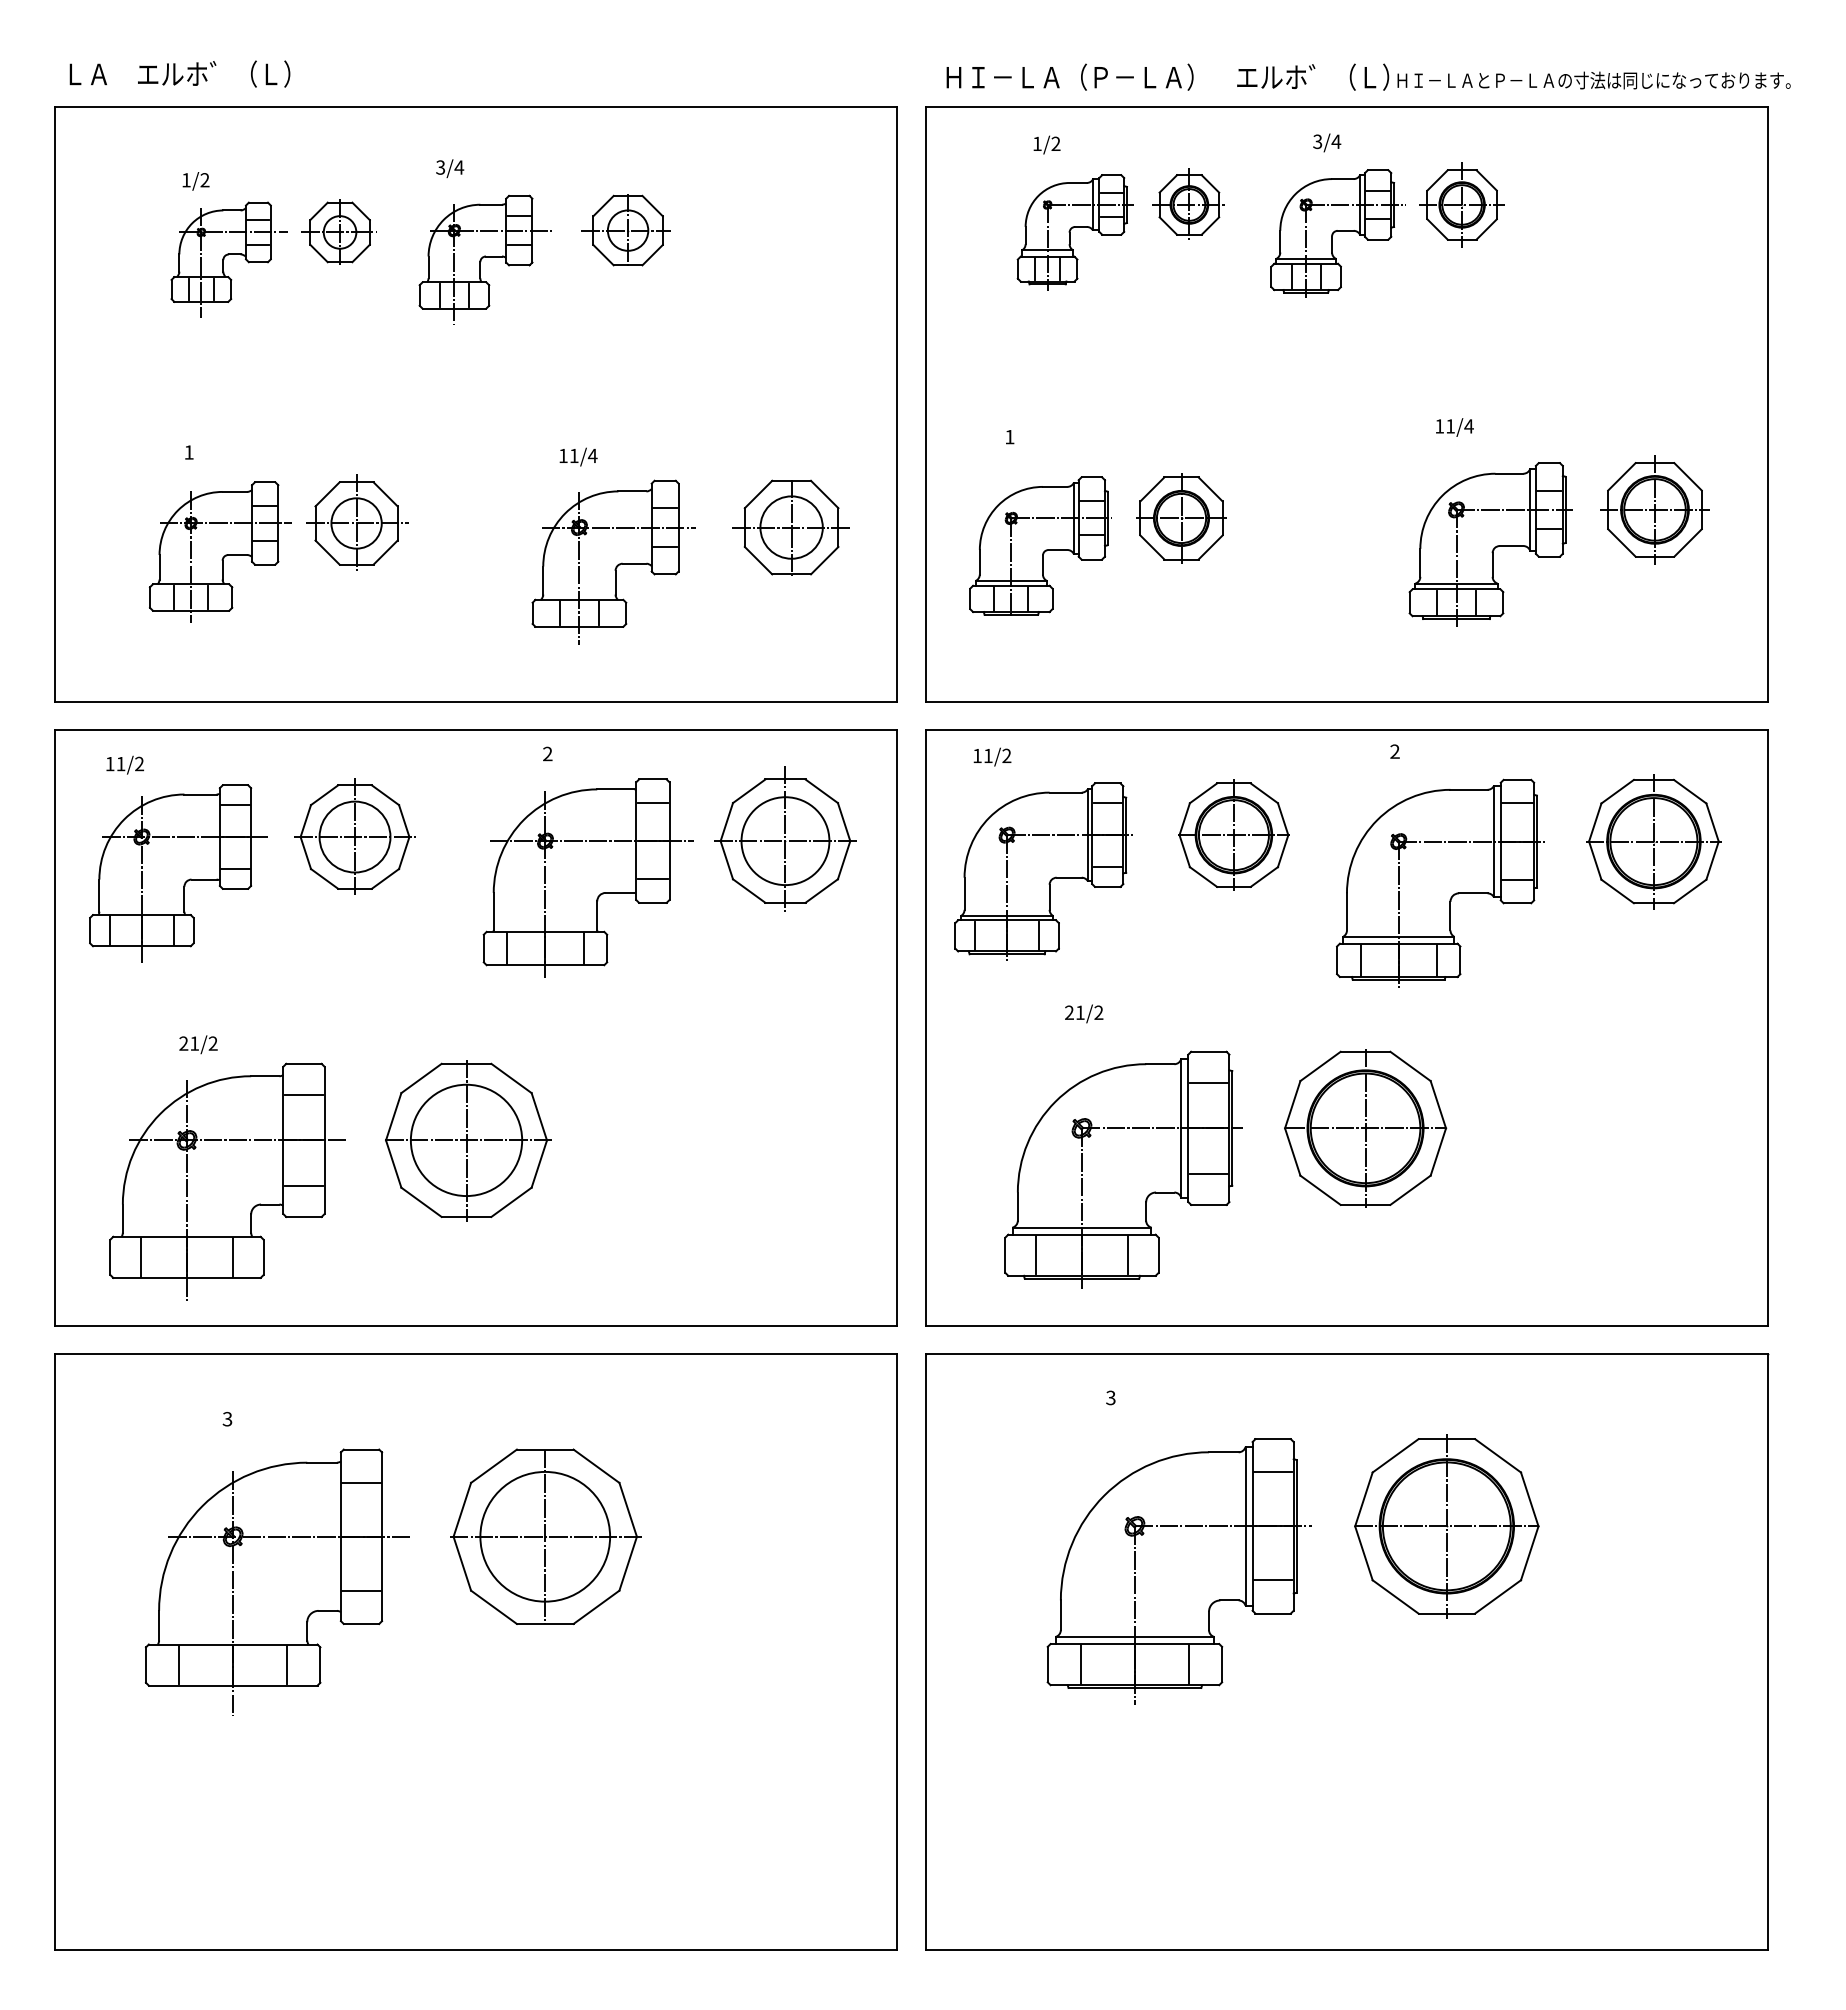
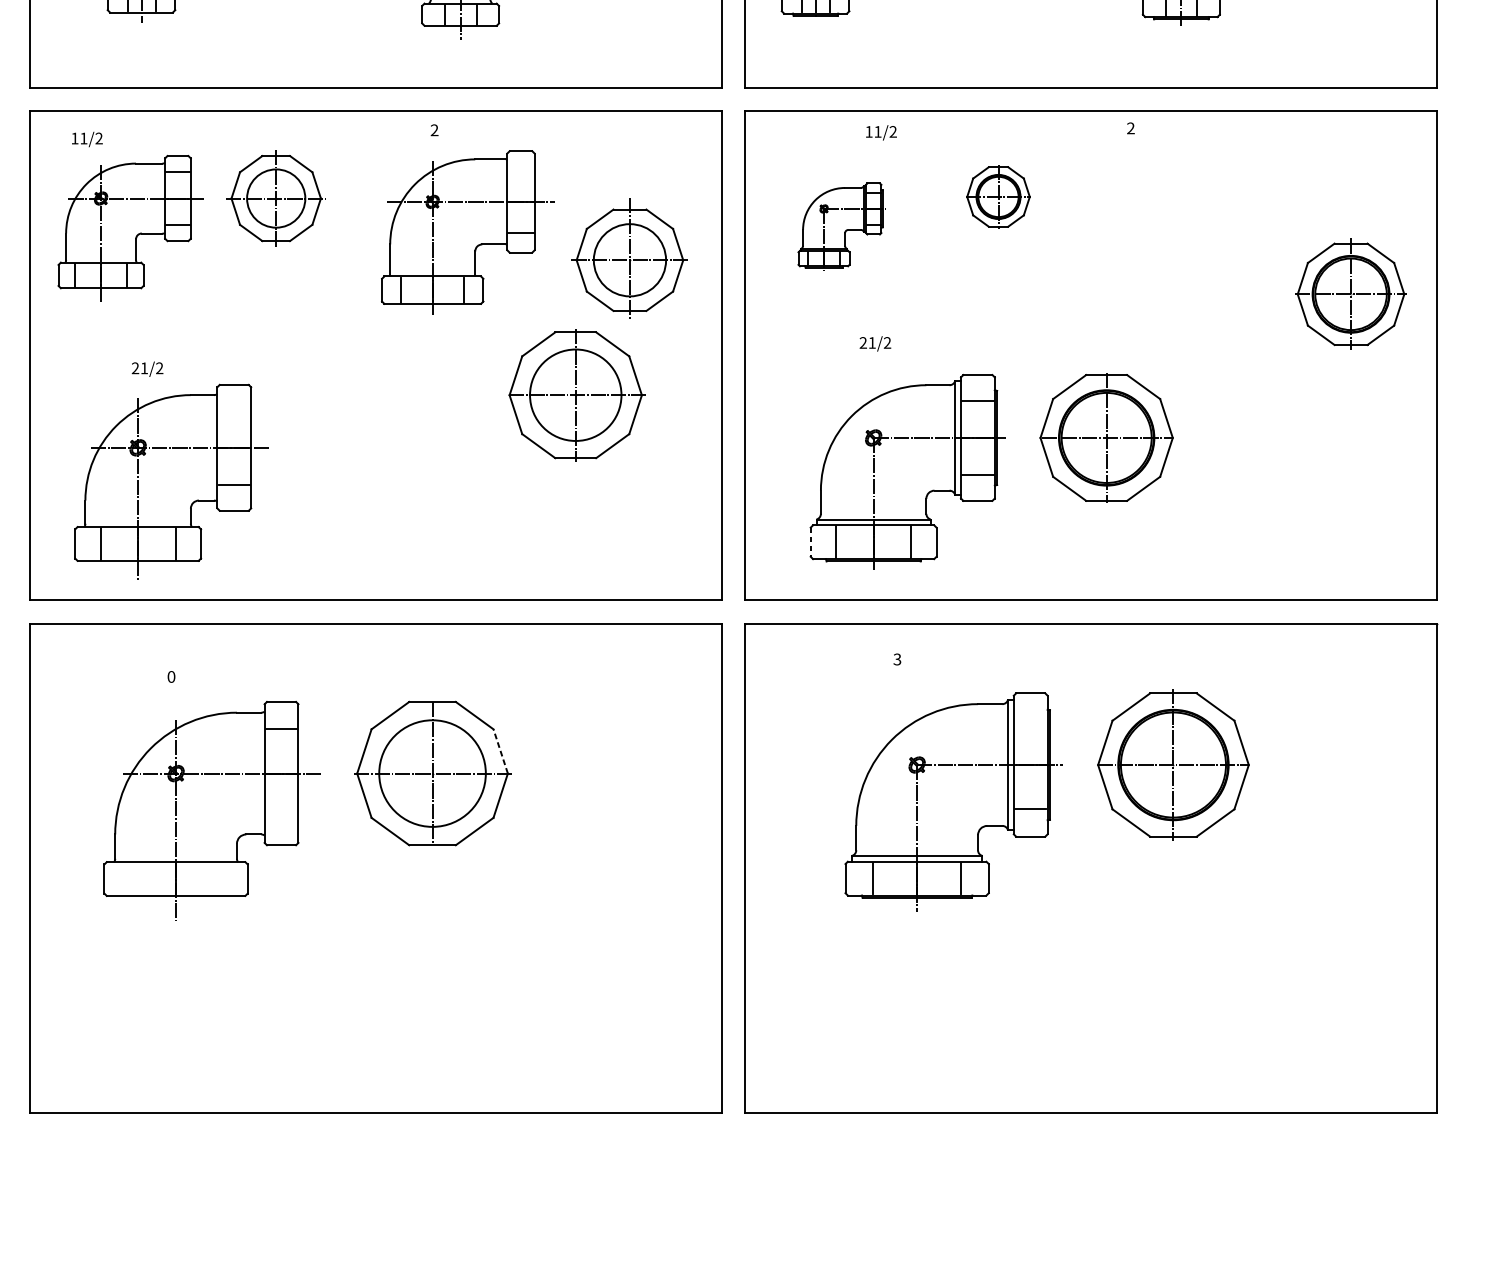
text: (992, 756) -> (881, 132), moved
line: (652, 803) -> (520, 170), removed
part: (1233, 834) -> (998, 196), size x0.7
part: (785, 838) -> (629, 258), moved
part: (1653, 841) -> (1350, 294), moved
part: (1043, 871) -> (842, 226), size x0.6
part: (1440, 882) -> (1168, 235), removed
line: (303, 1094) -> (233, 410), removed
part: (468, 1140) -> (577, 395), moved
line: (1005, 1255) -> (810, 542), solid -> dashed
text: (227, 1419) -> (171, 677), 3 -> 0
line: (1273, 1472) -> (1031, 720), removed
line: (628, 1509) -> (500, 751), solid -> dashed
line: (361, 1590) -> (281, 817), removed
line: (179, 1664) -> (131, 878), removed
line: (287, 1664) -> (220, 878), removed

